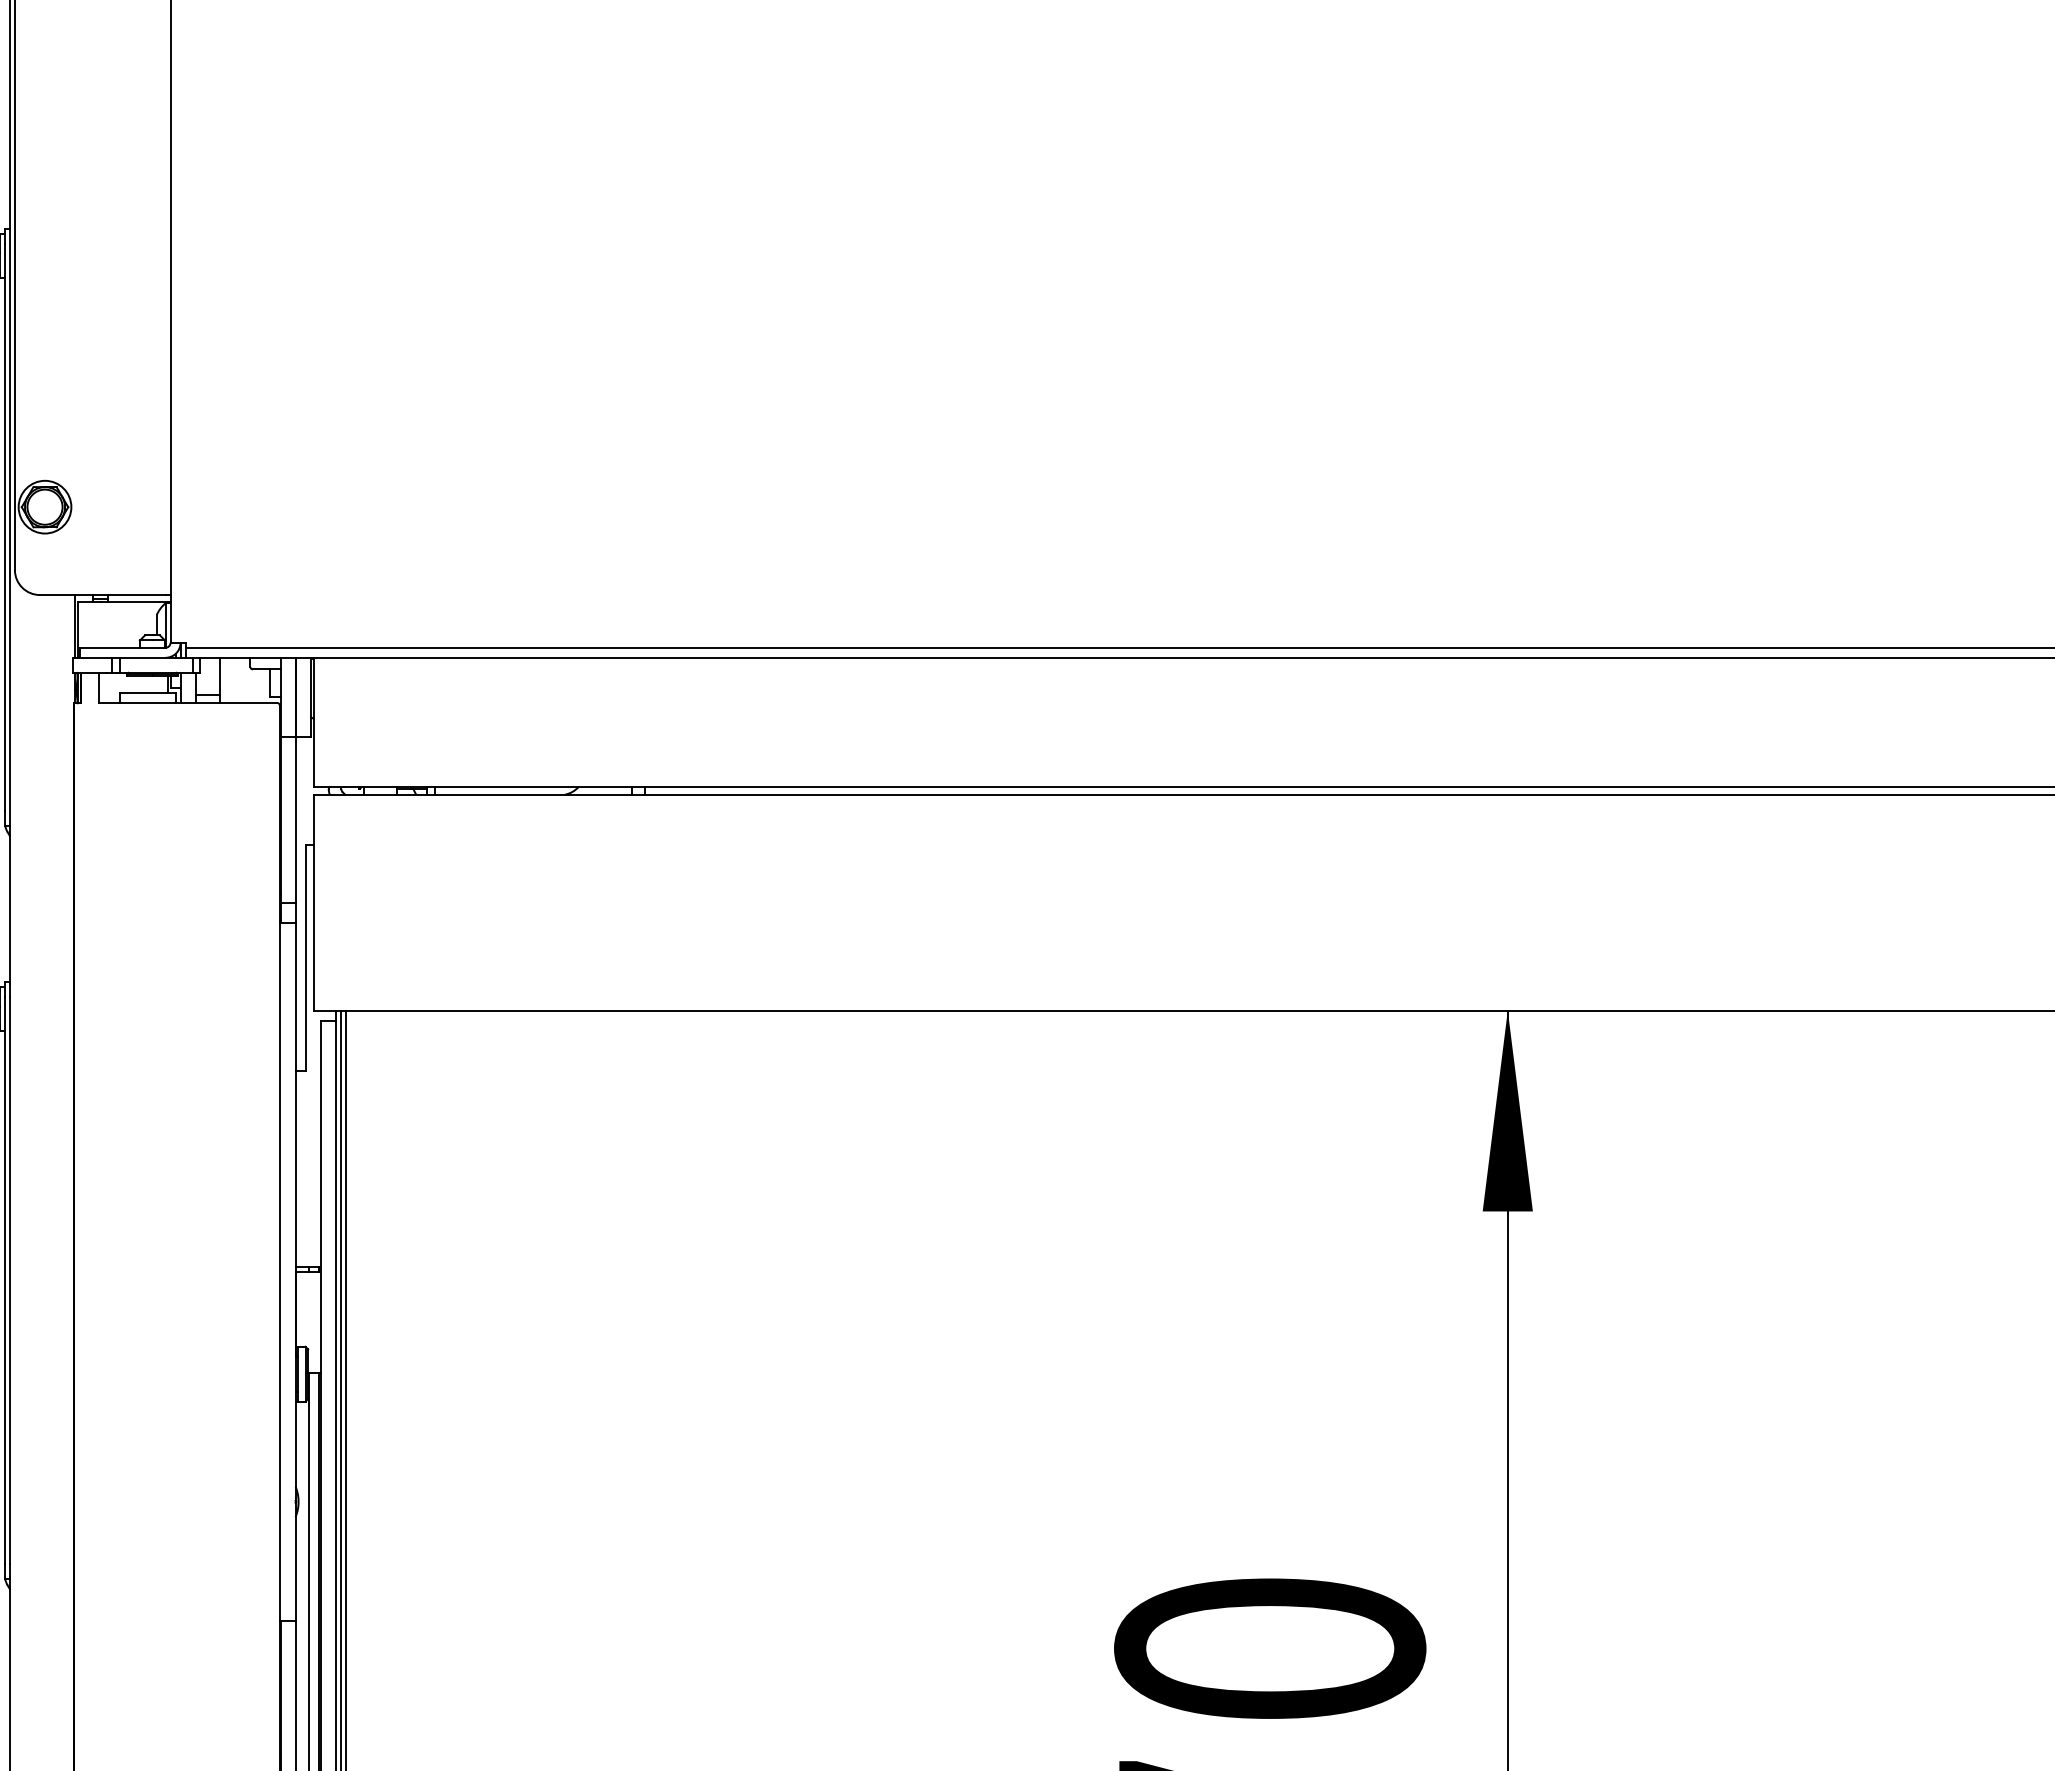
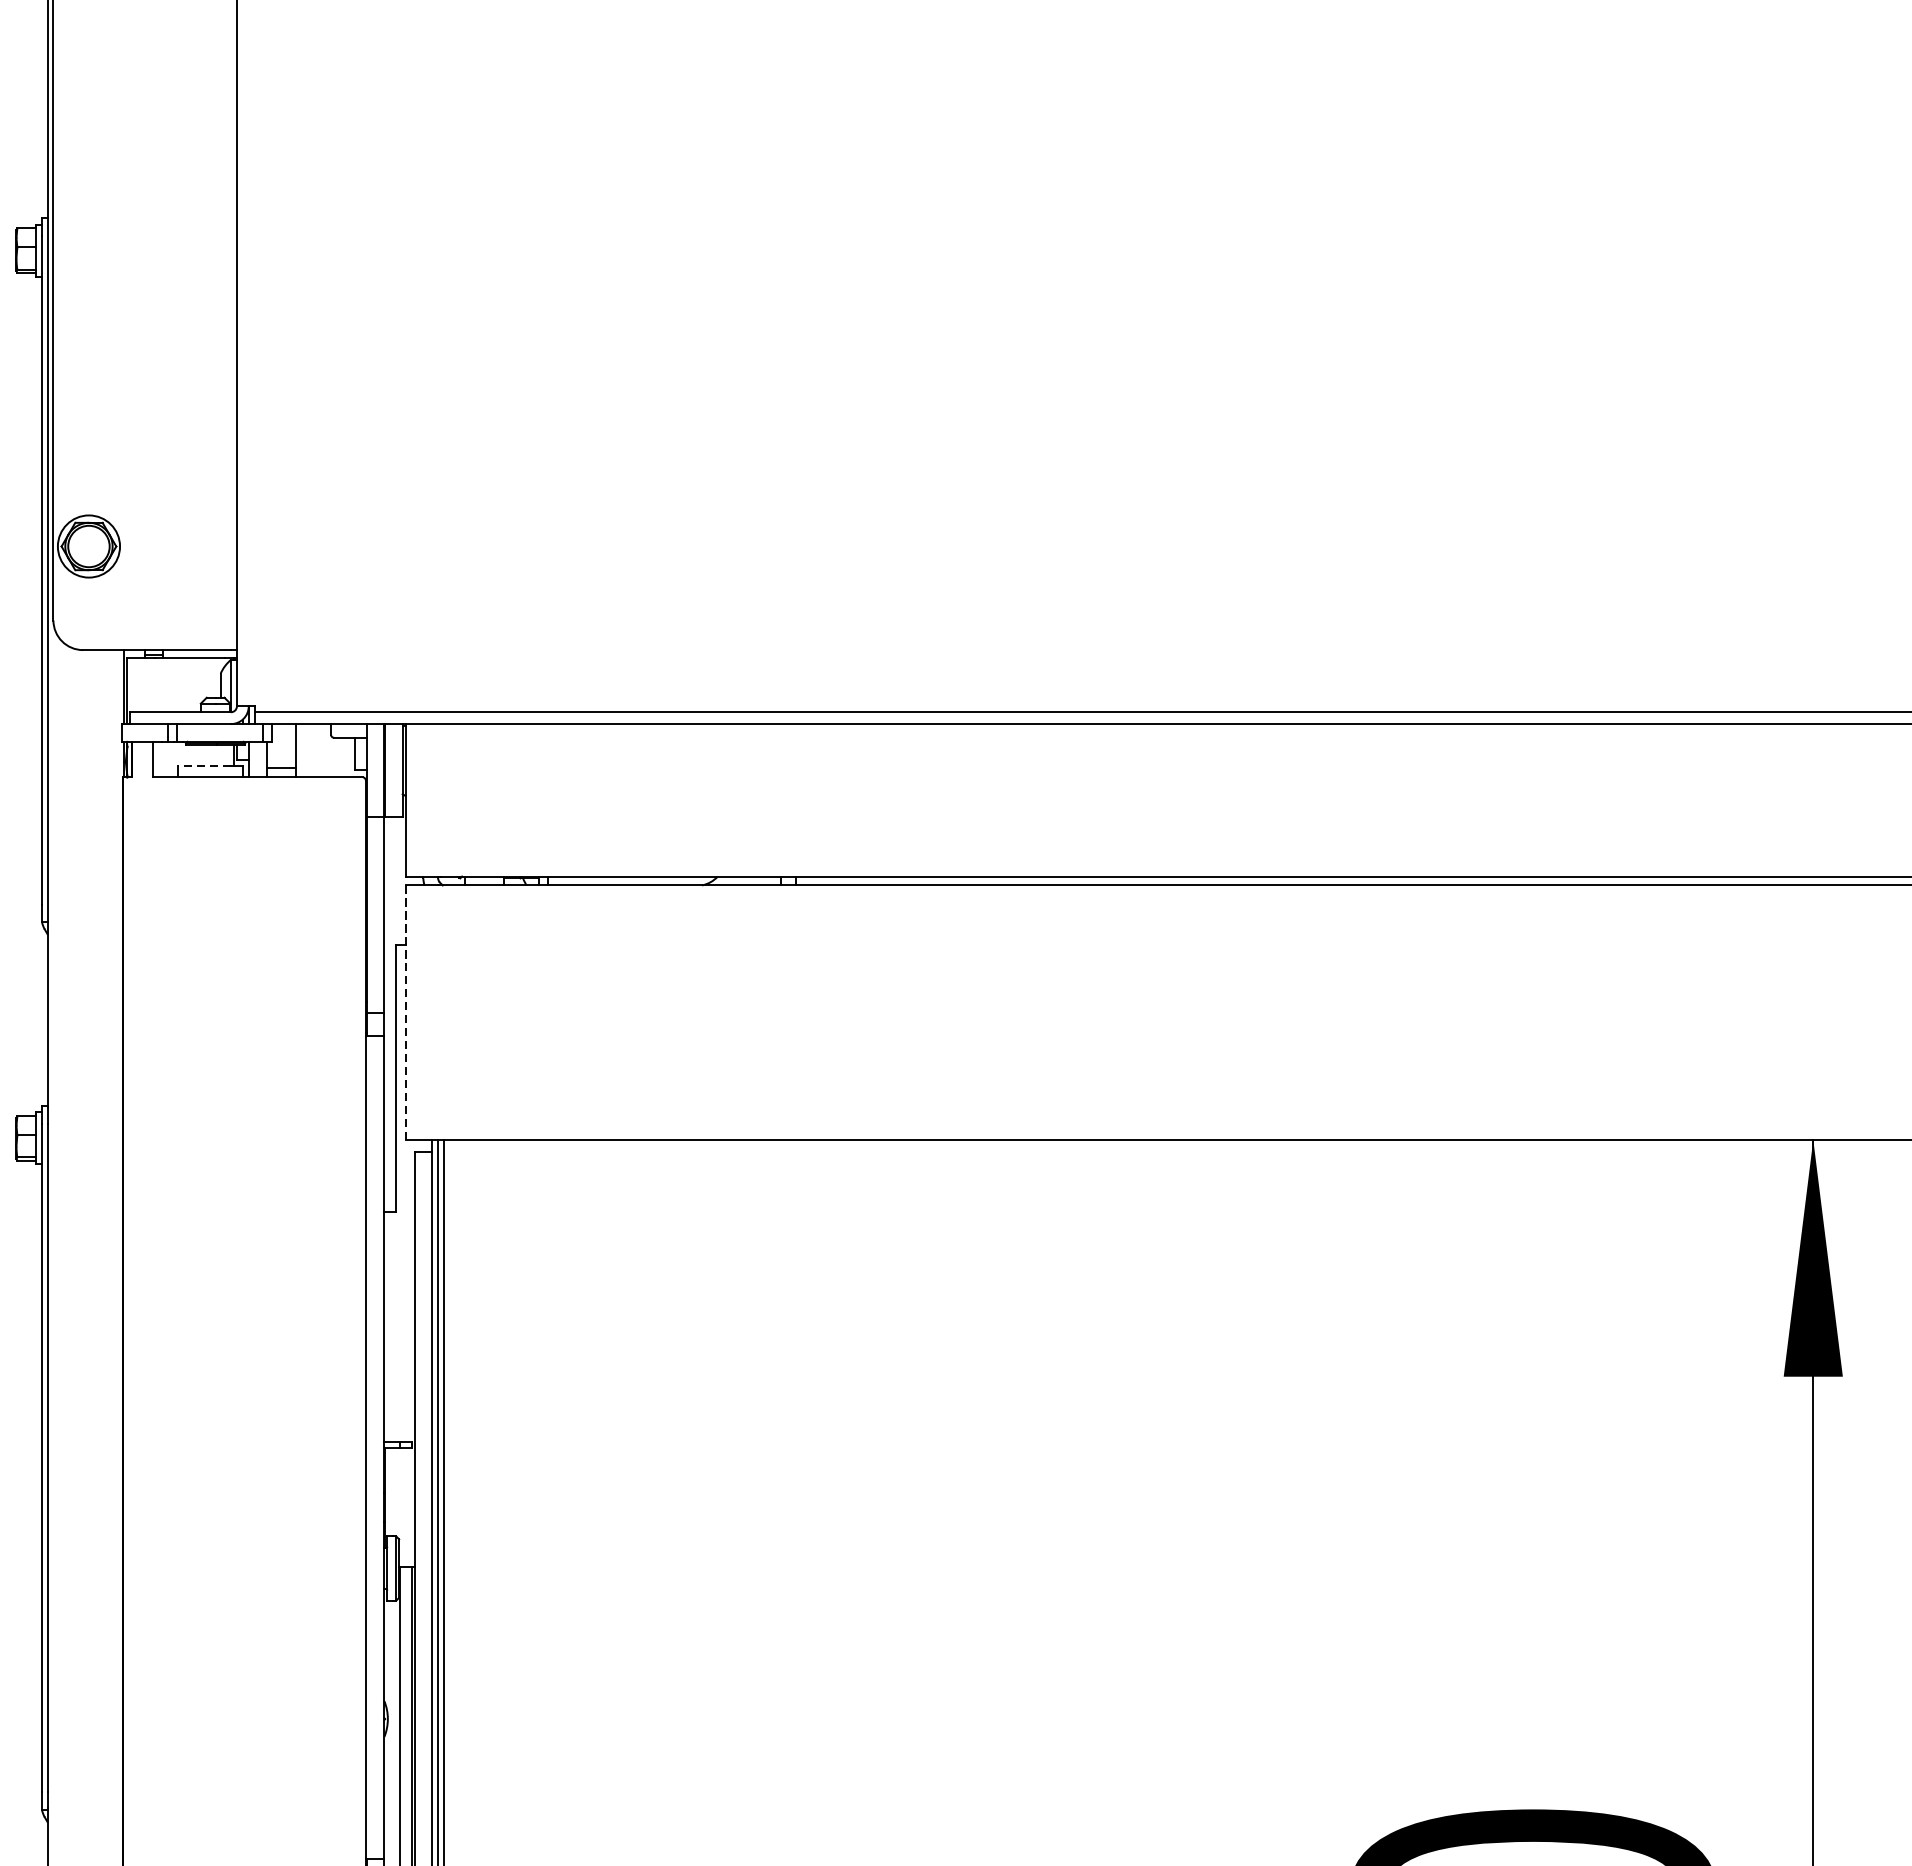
line: (142, 692) -> (203, 764), solid -> dashed
line: (313, 902) -> (405, 1012), solid -> dashed

